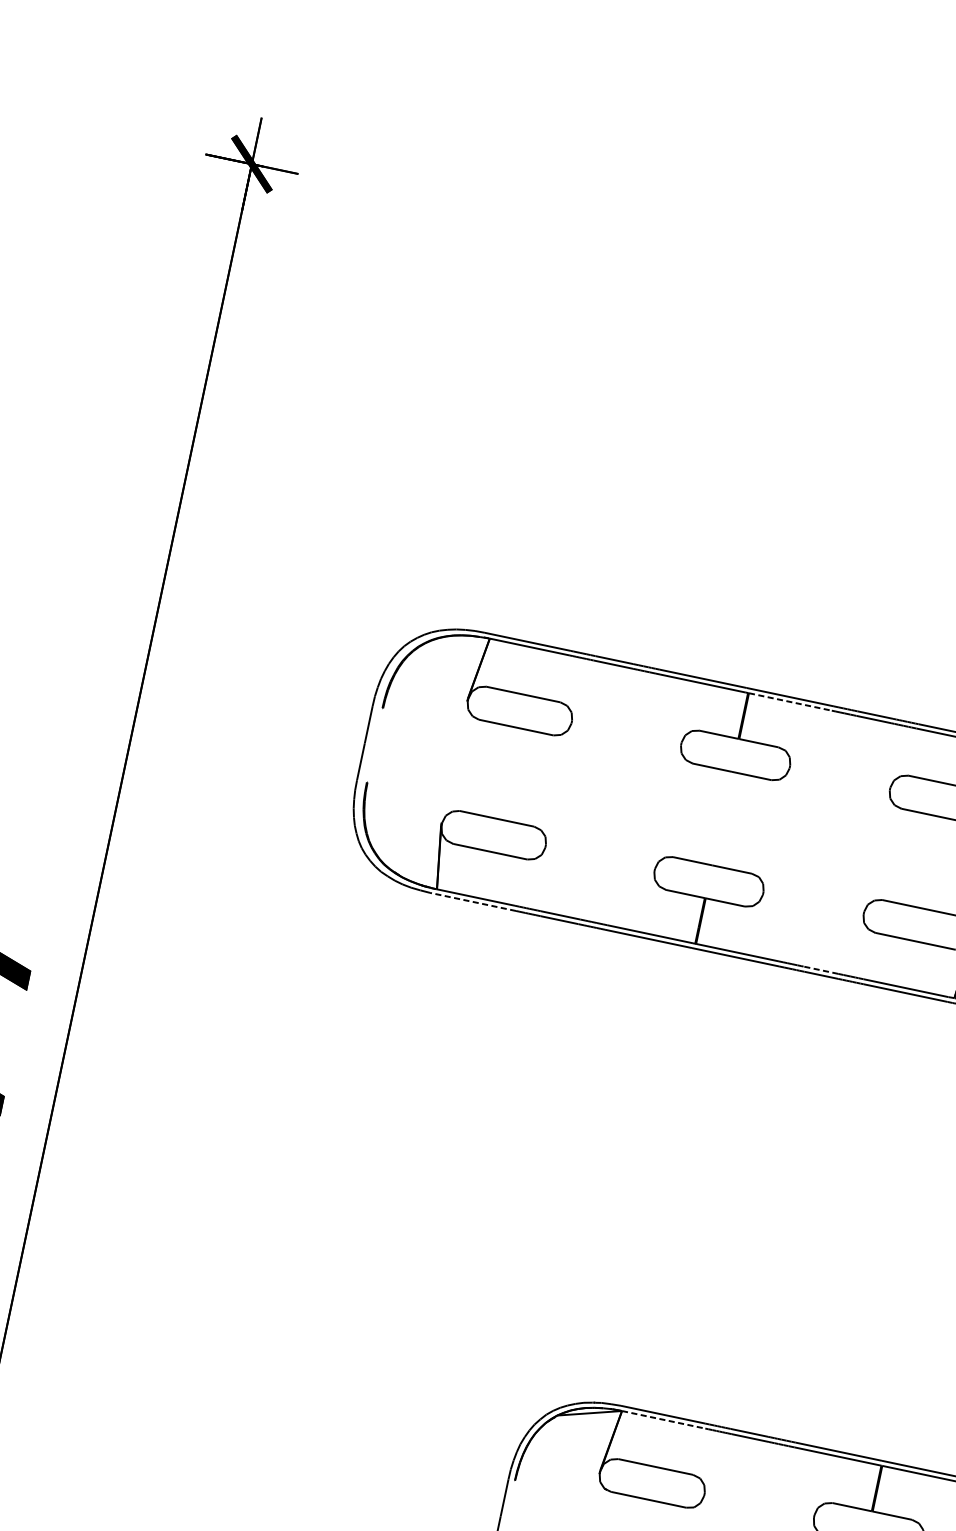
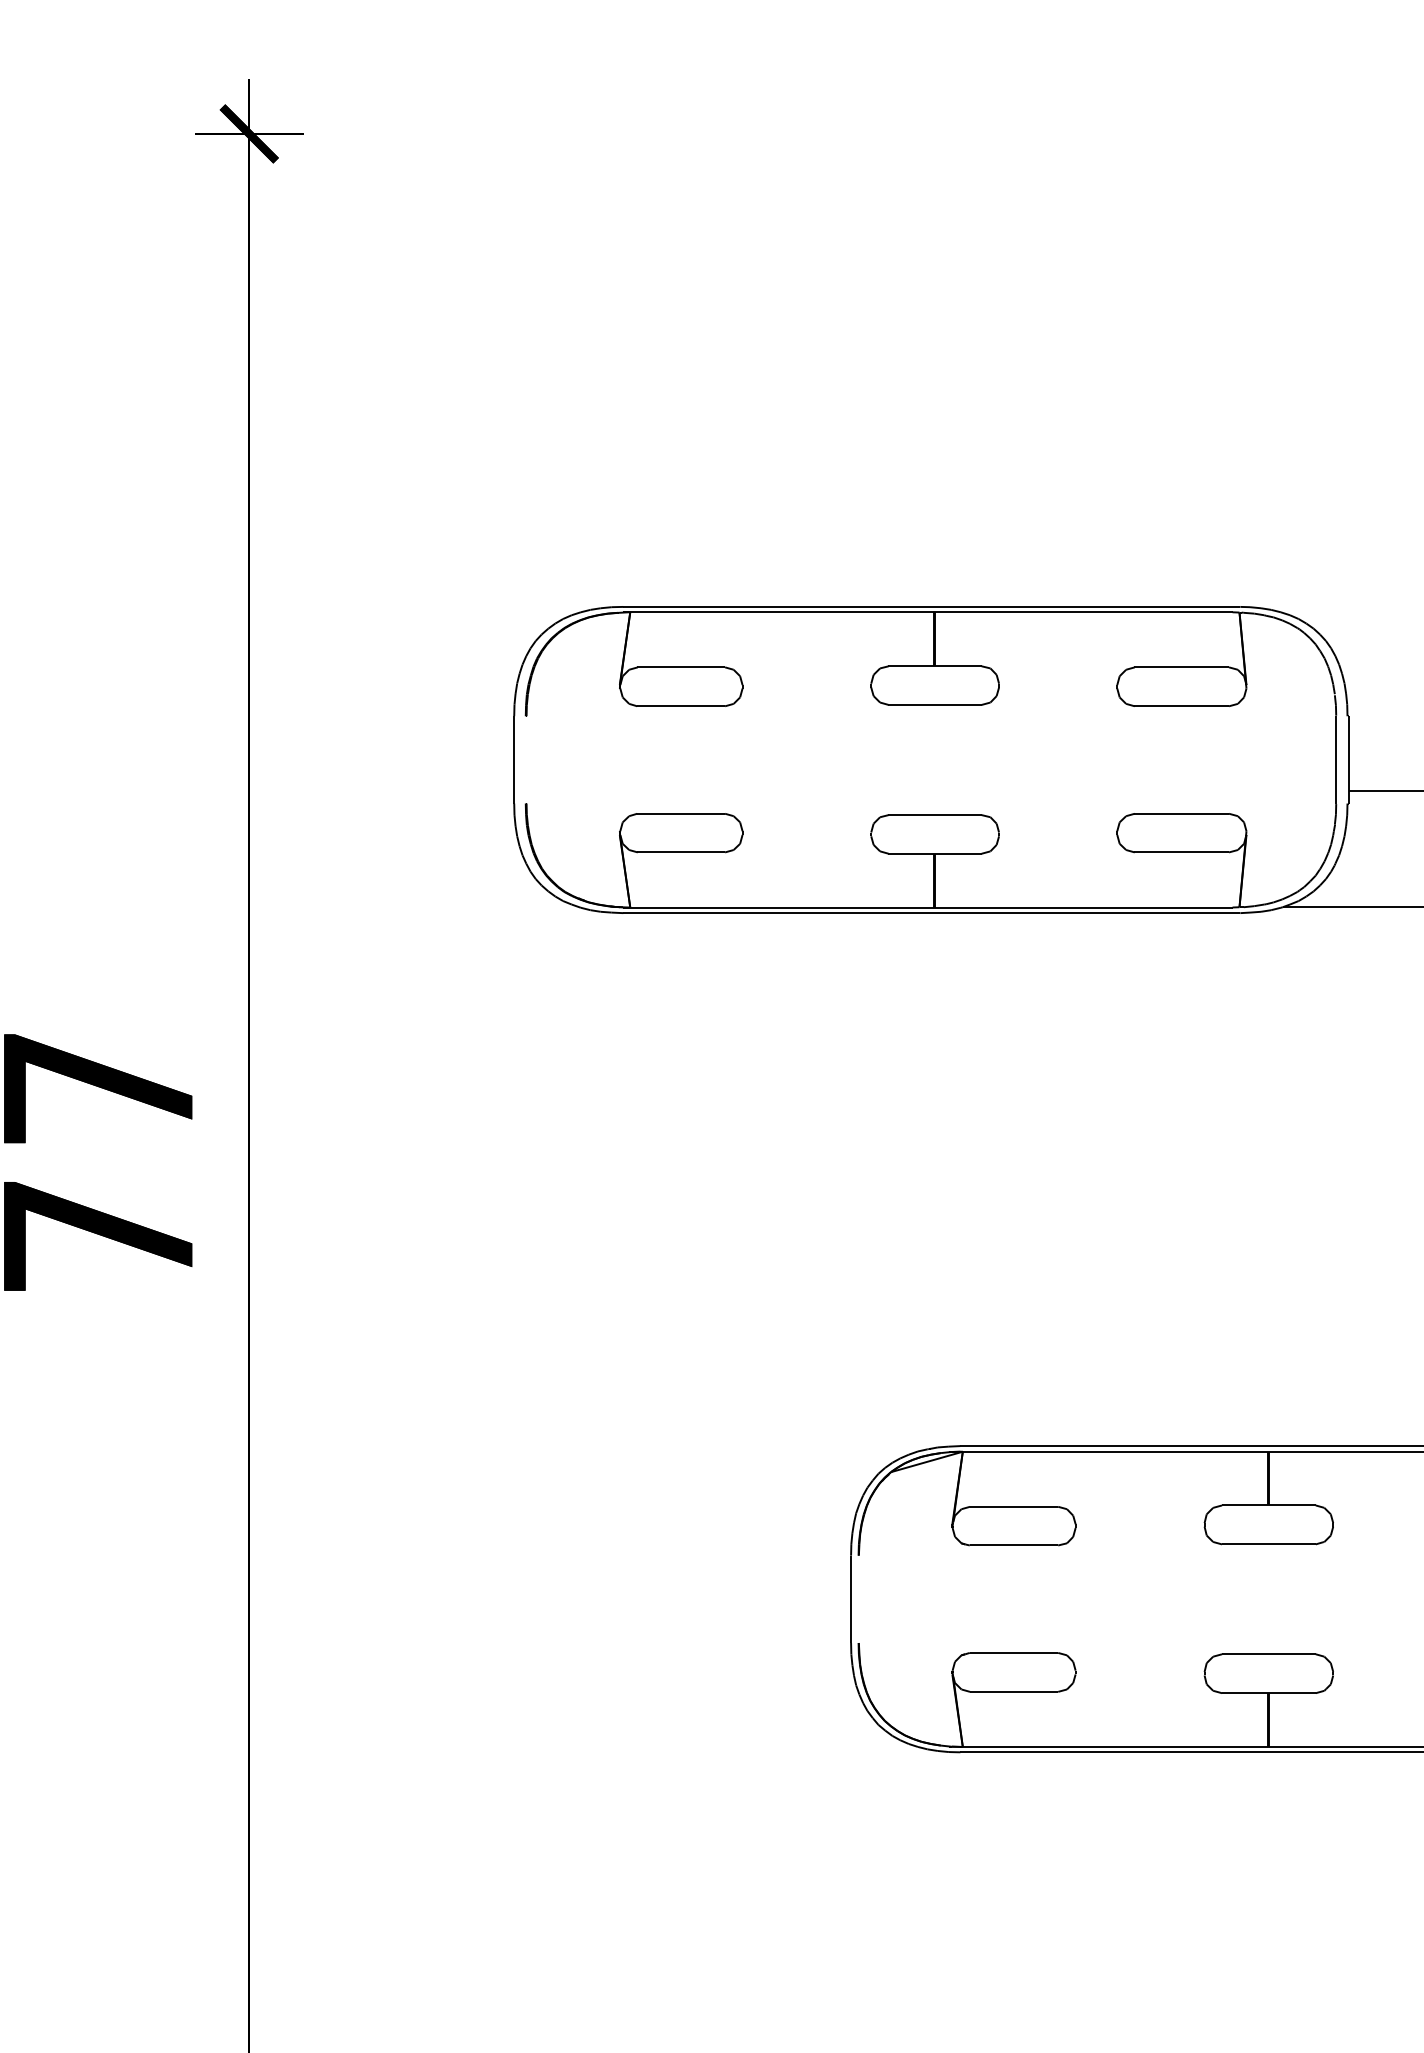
line: (790, 702) -> (984, 612), dashed -> solid
line: (472, 902) -> (673, 913), dashed -> solid
line: (820, 970) -> (1081, 907), dashed -> solid
line: (664, 1419) -> (1012, 1451), dashed -> solid

